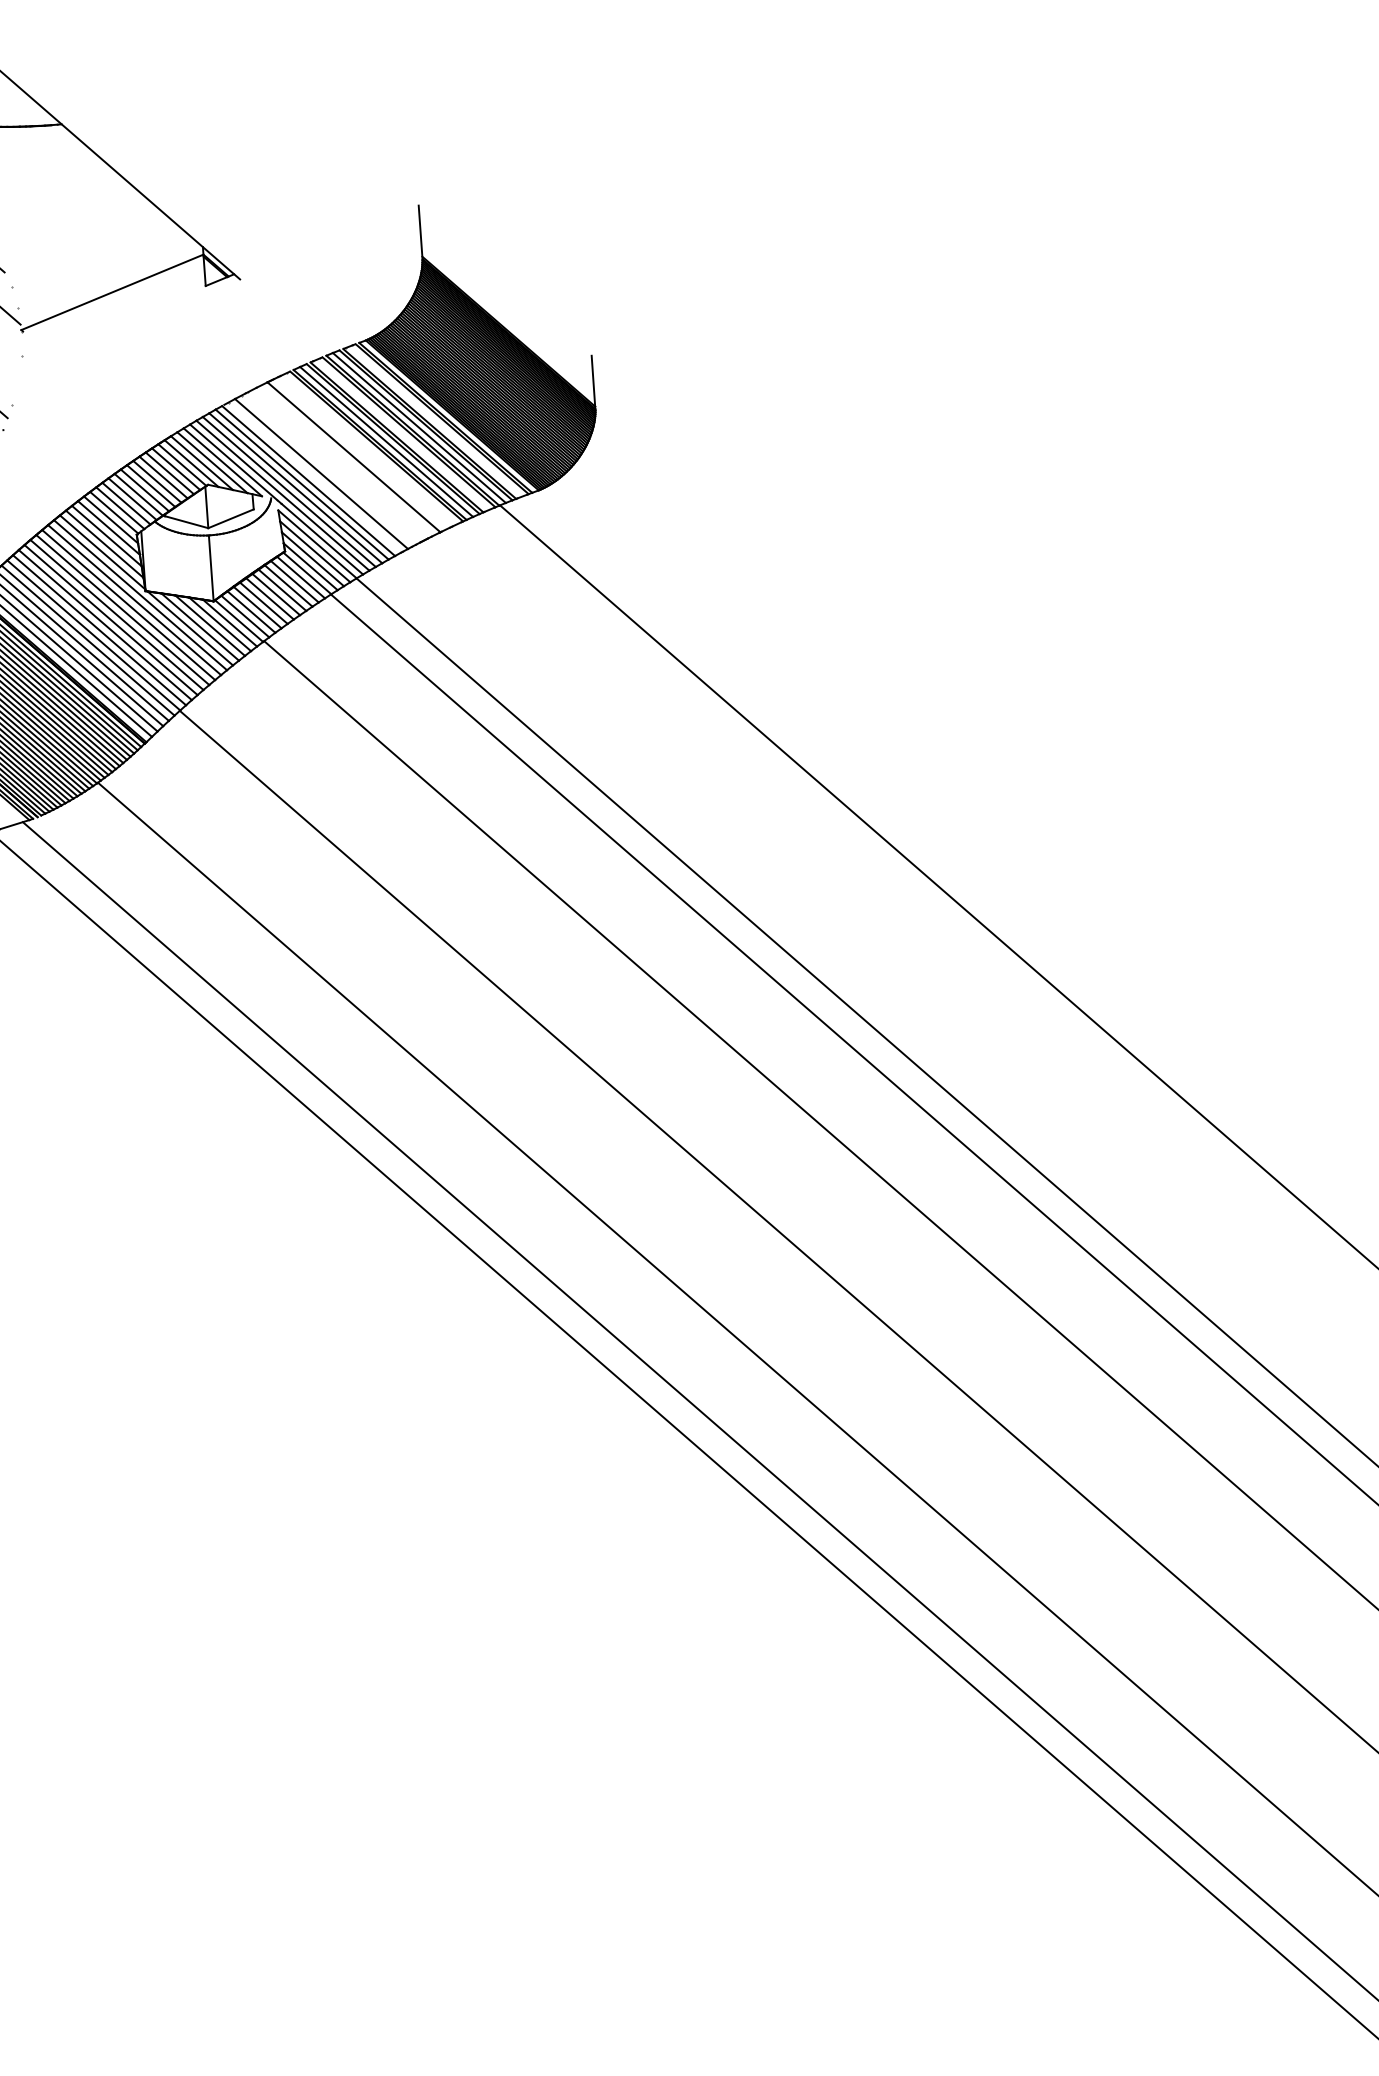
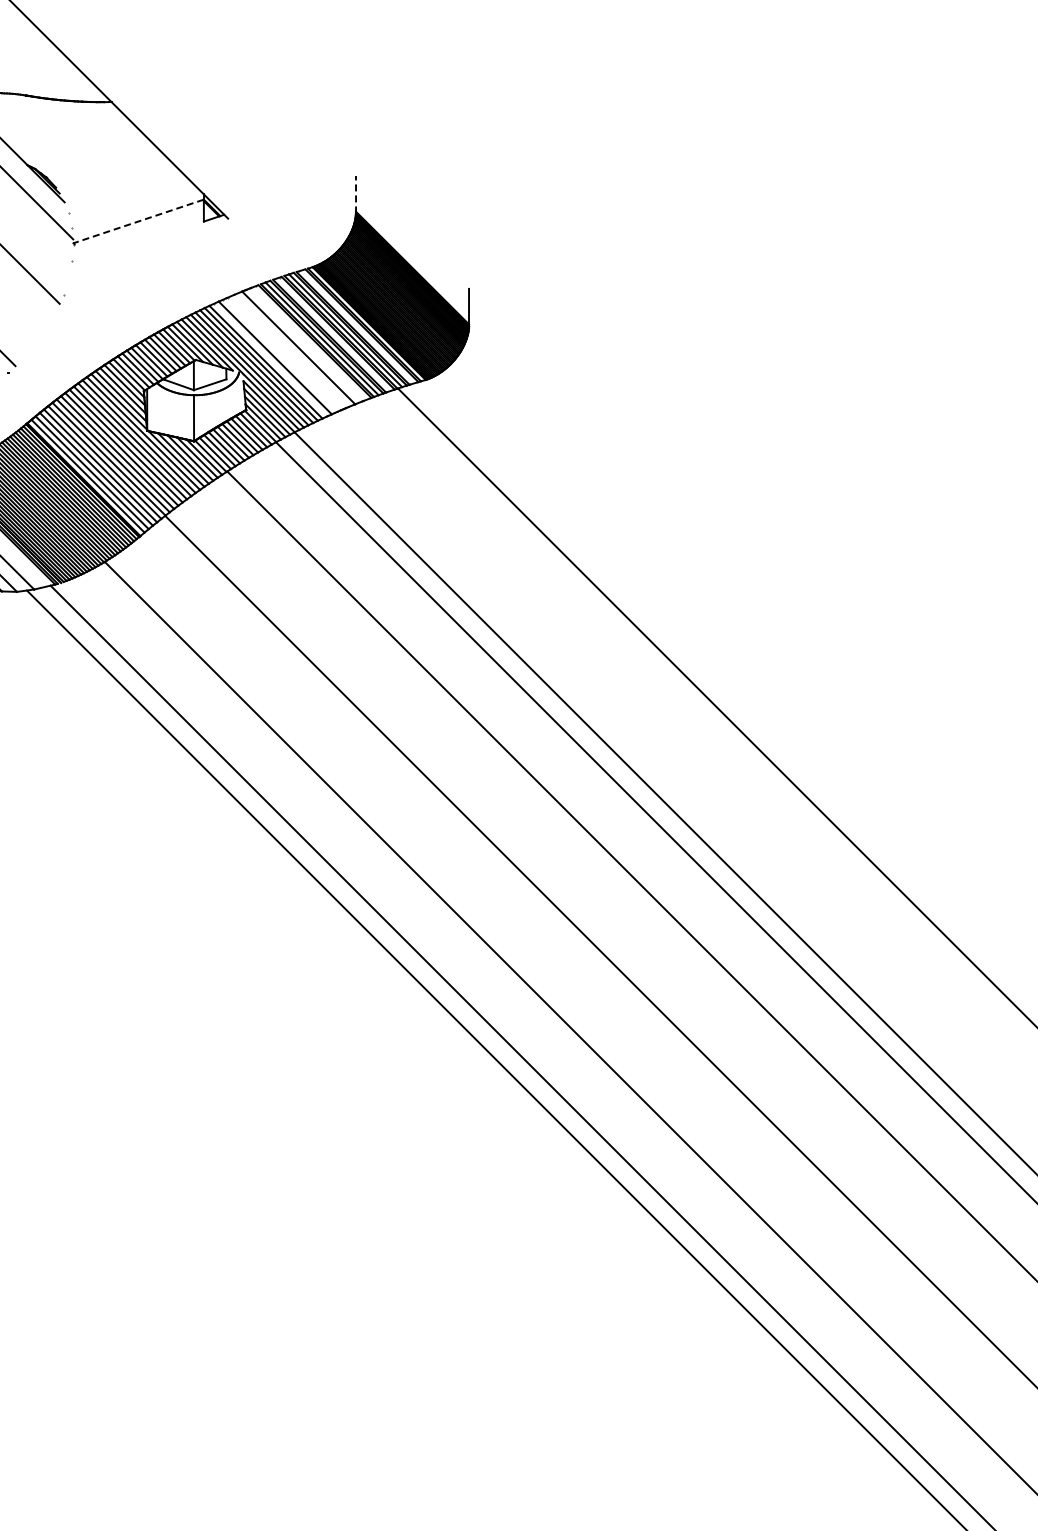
line: (421, 232) -> (356, 194), solid -> dashed
line: (112, 292) -> (138, 221), solid -> dashed

